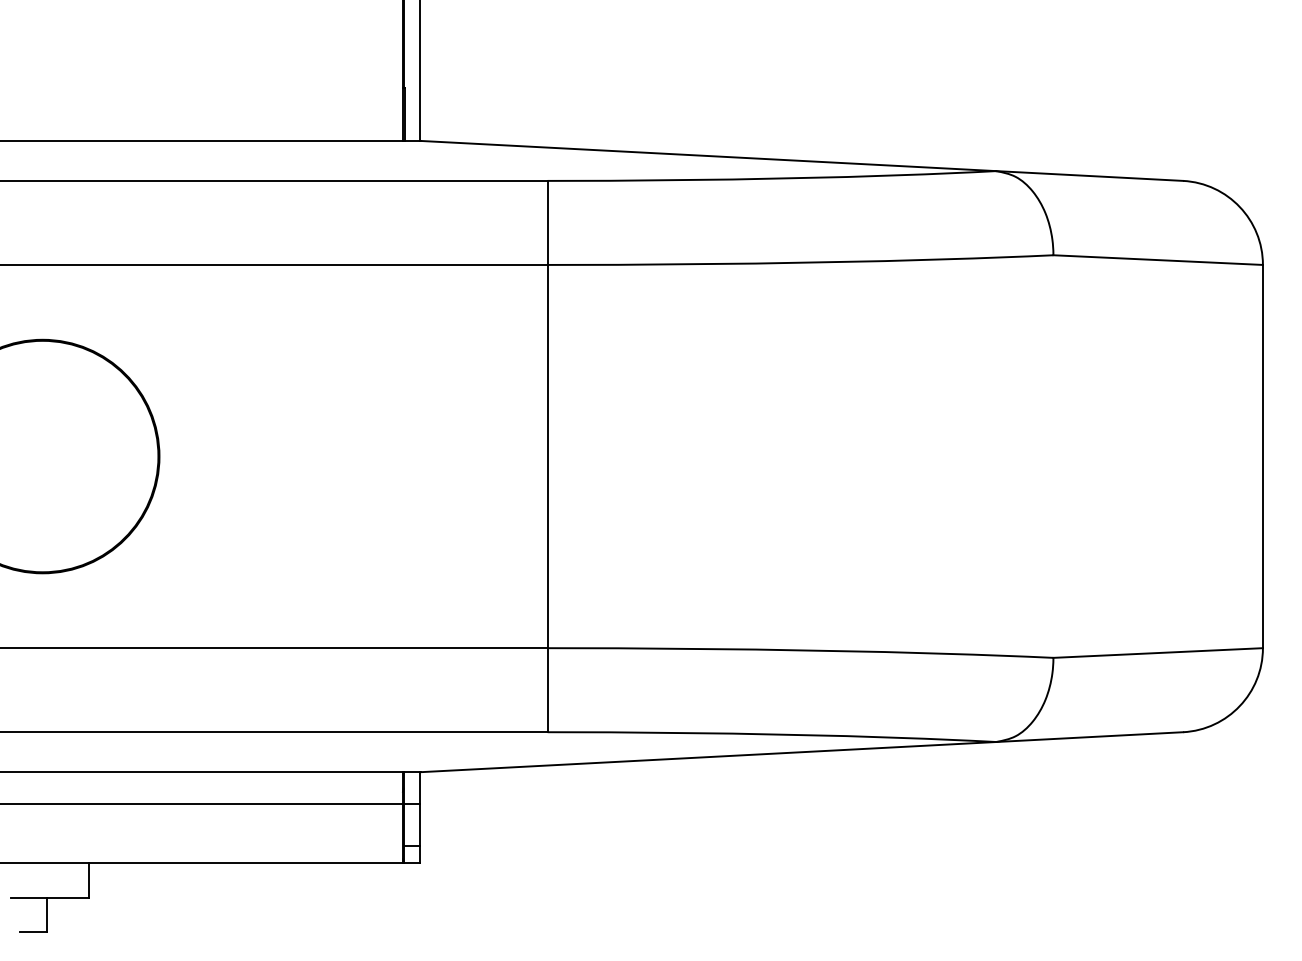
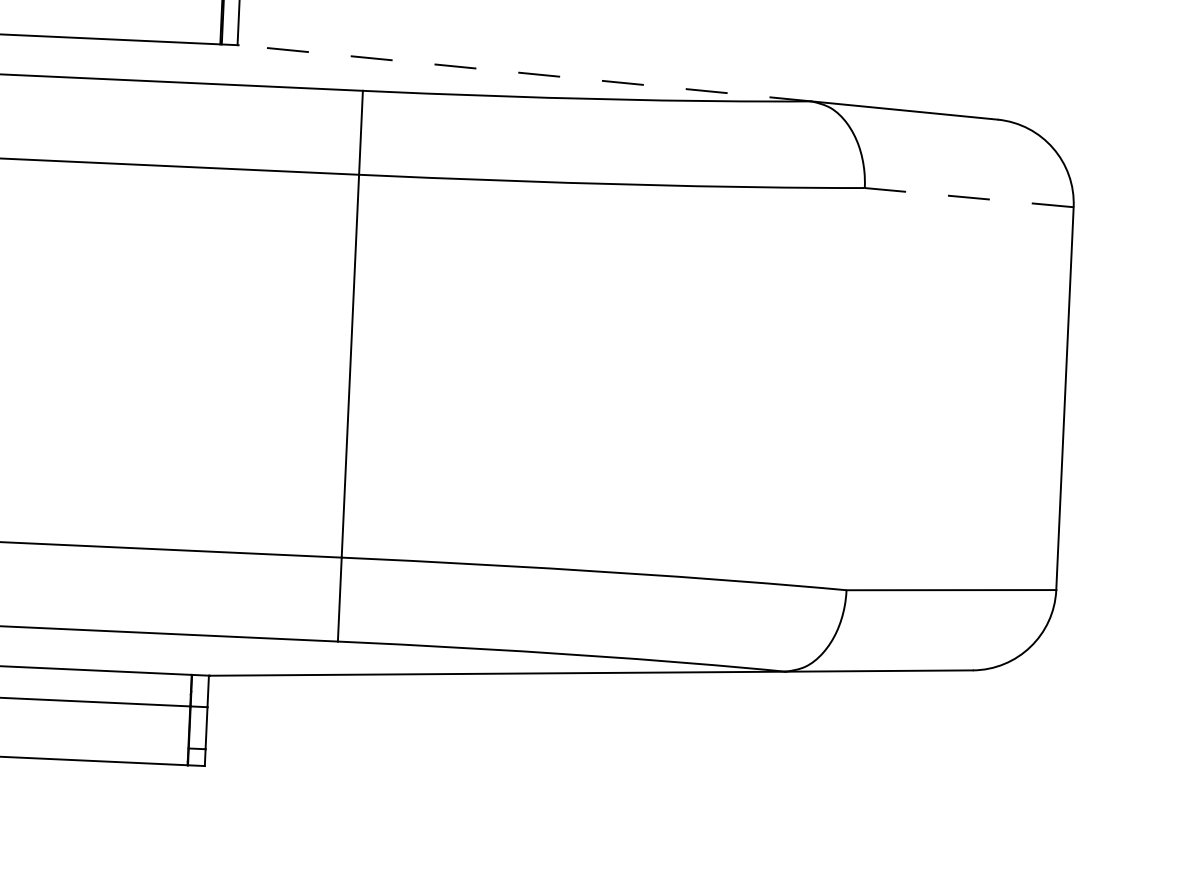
line: (708, 156) -> (524, 73), solid -> dashed
line: (1158, 260) -> (969, 198), solid -> dashed

